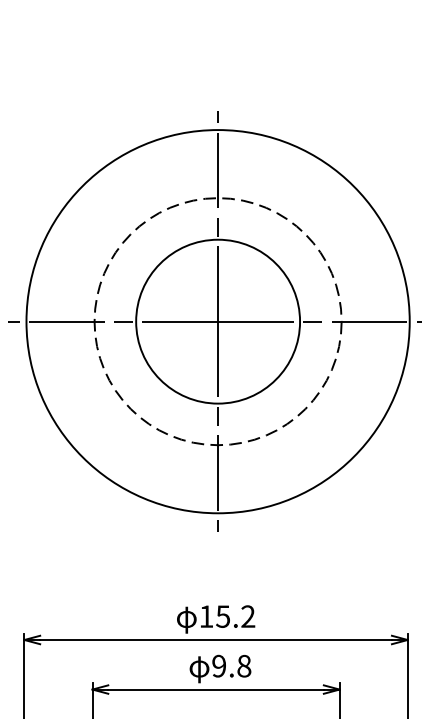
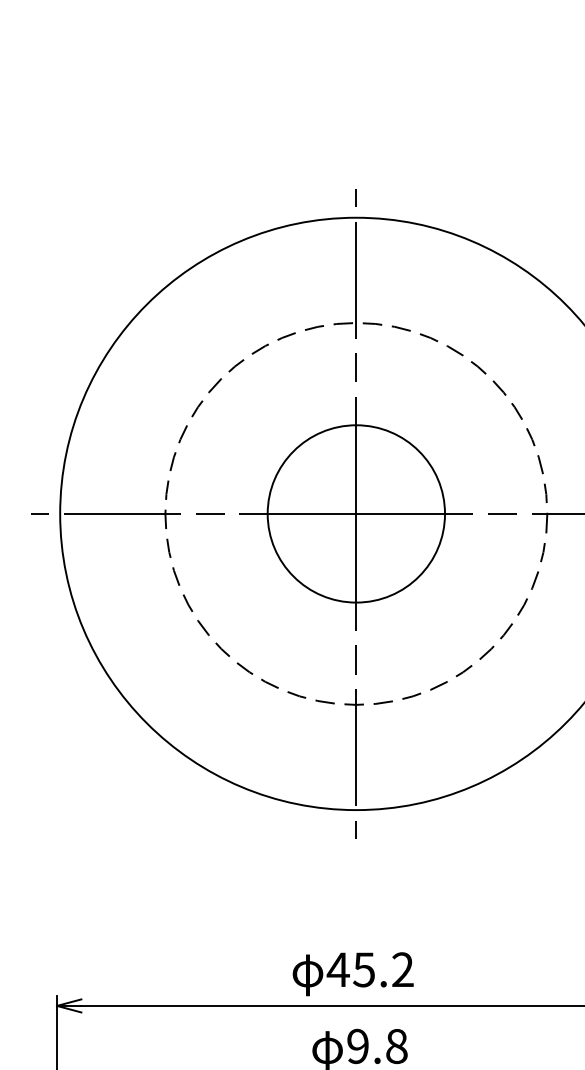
circle: (218, 321) -> (356, 513), size x0.7
text: (205, 616) -> (336, 969), 15.2 -> 45.2

